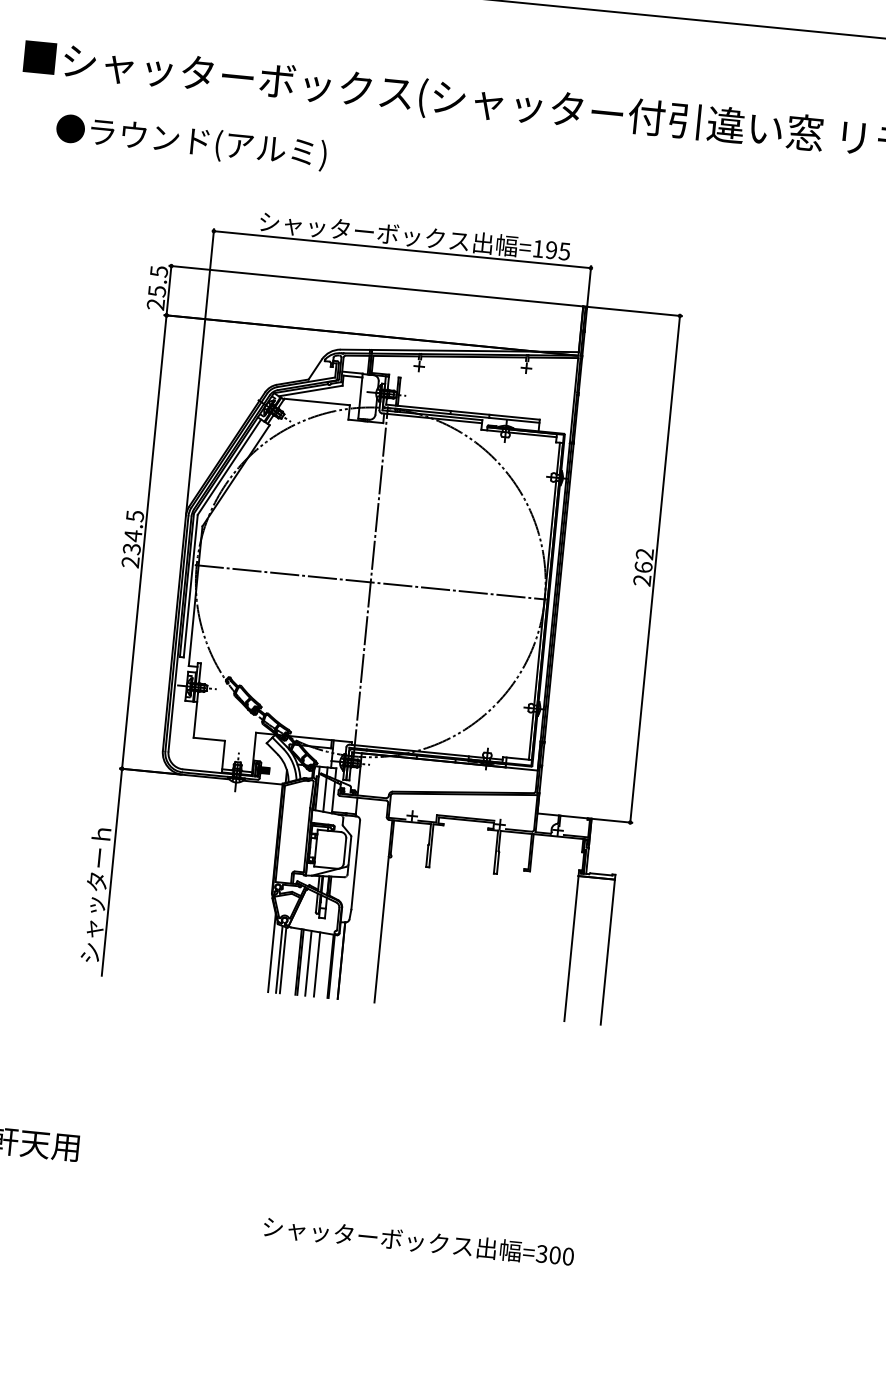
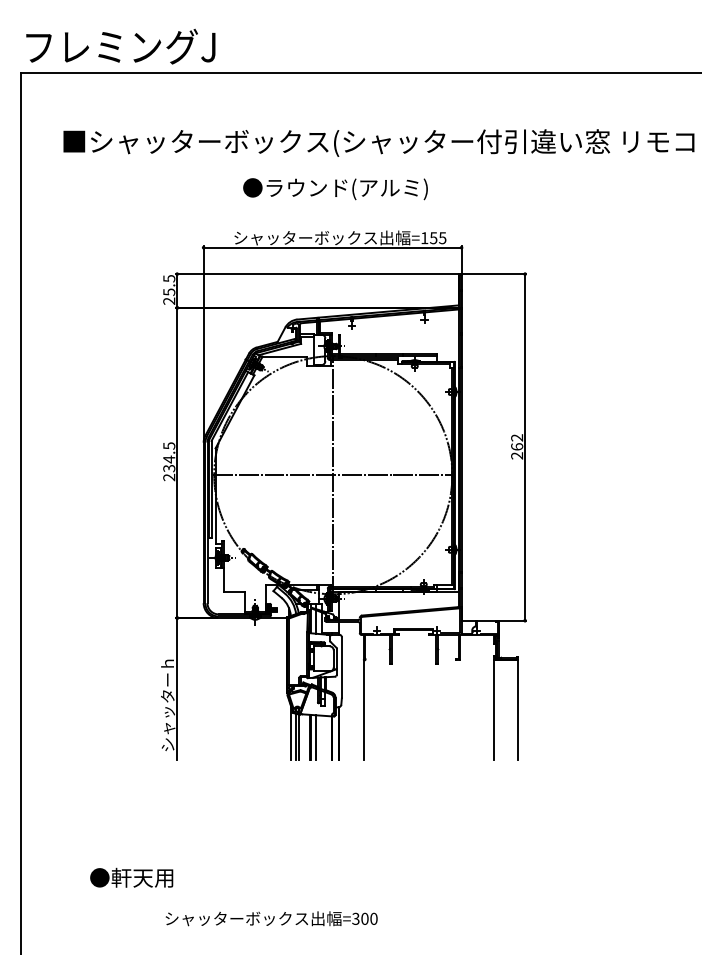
text: (191, 143) -> (335, 189), moved
text: (551, 250) -> (433, 238), =195 -> =155
line: (317, 964) -> (322, 737), removed
text: (418, 1241) -> (271, 918), moved

